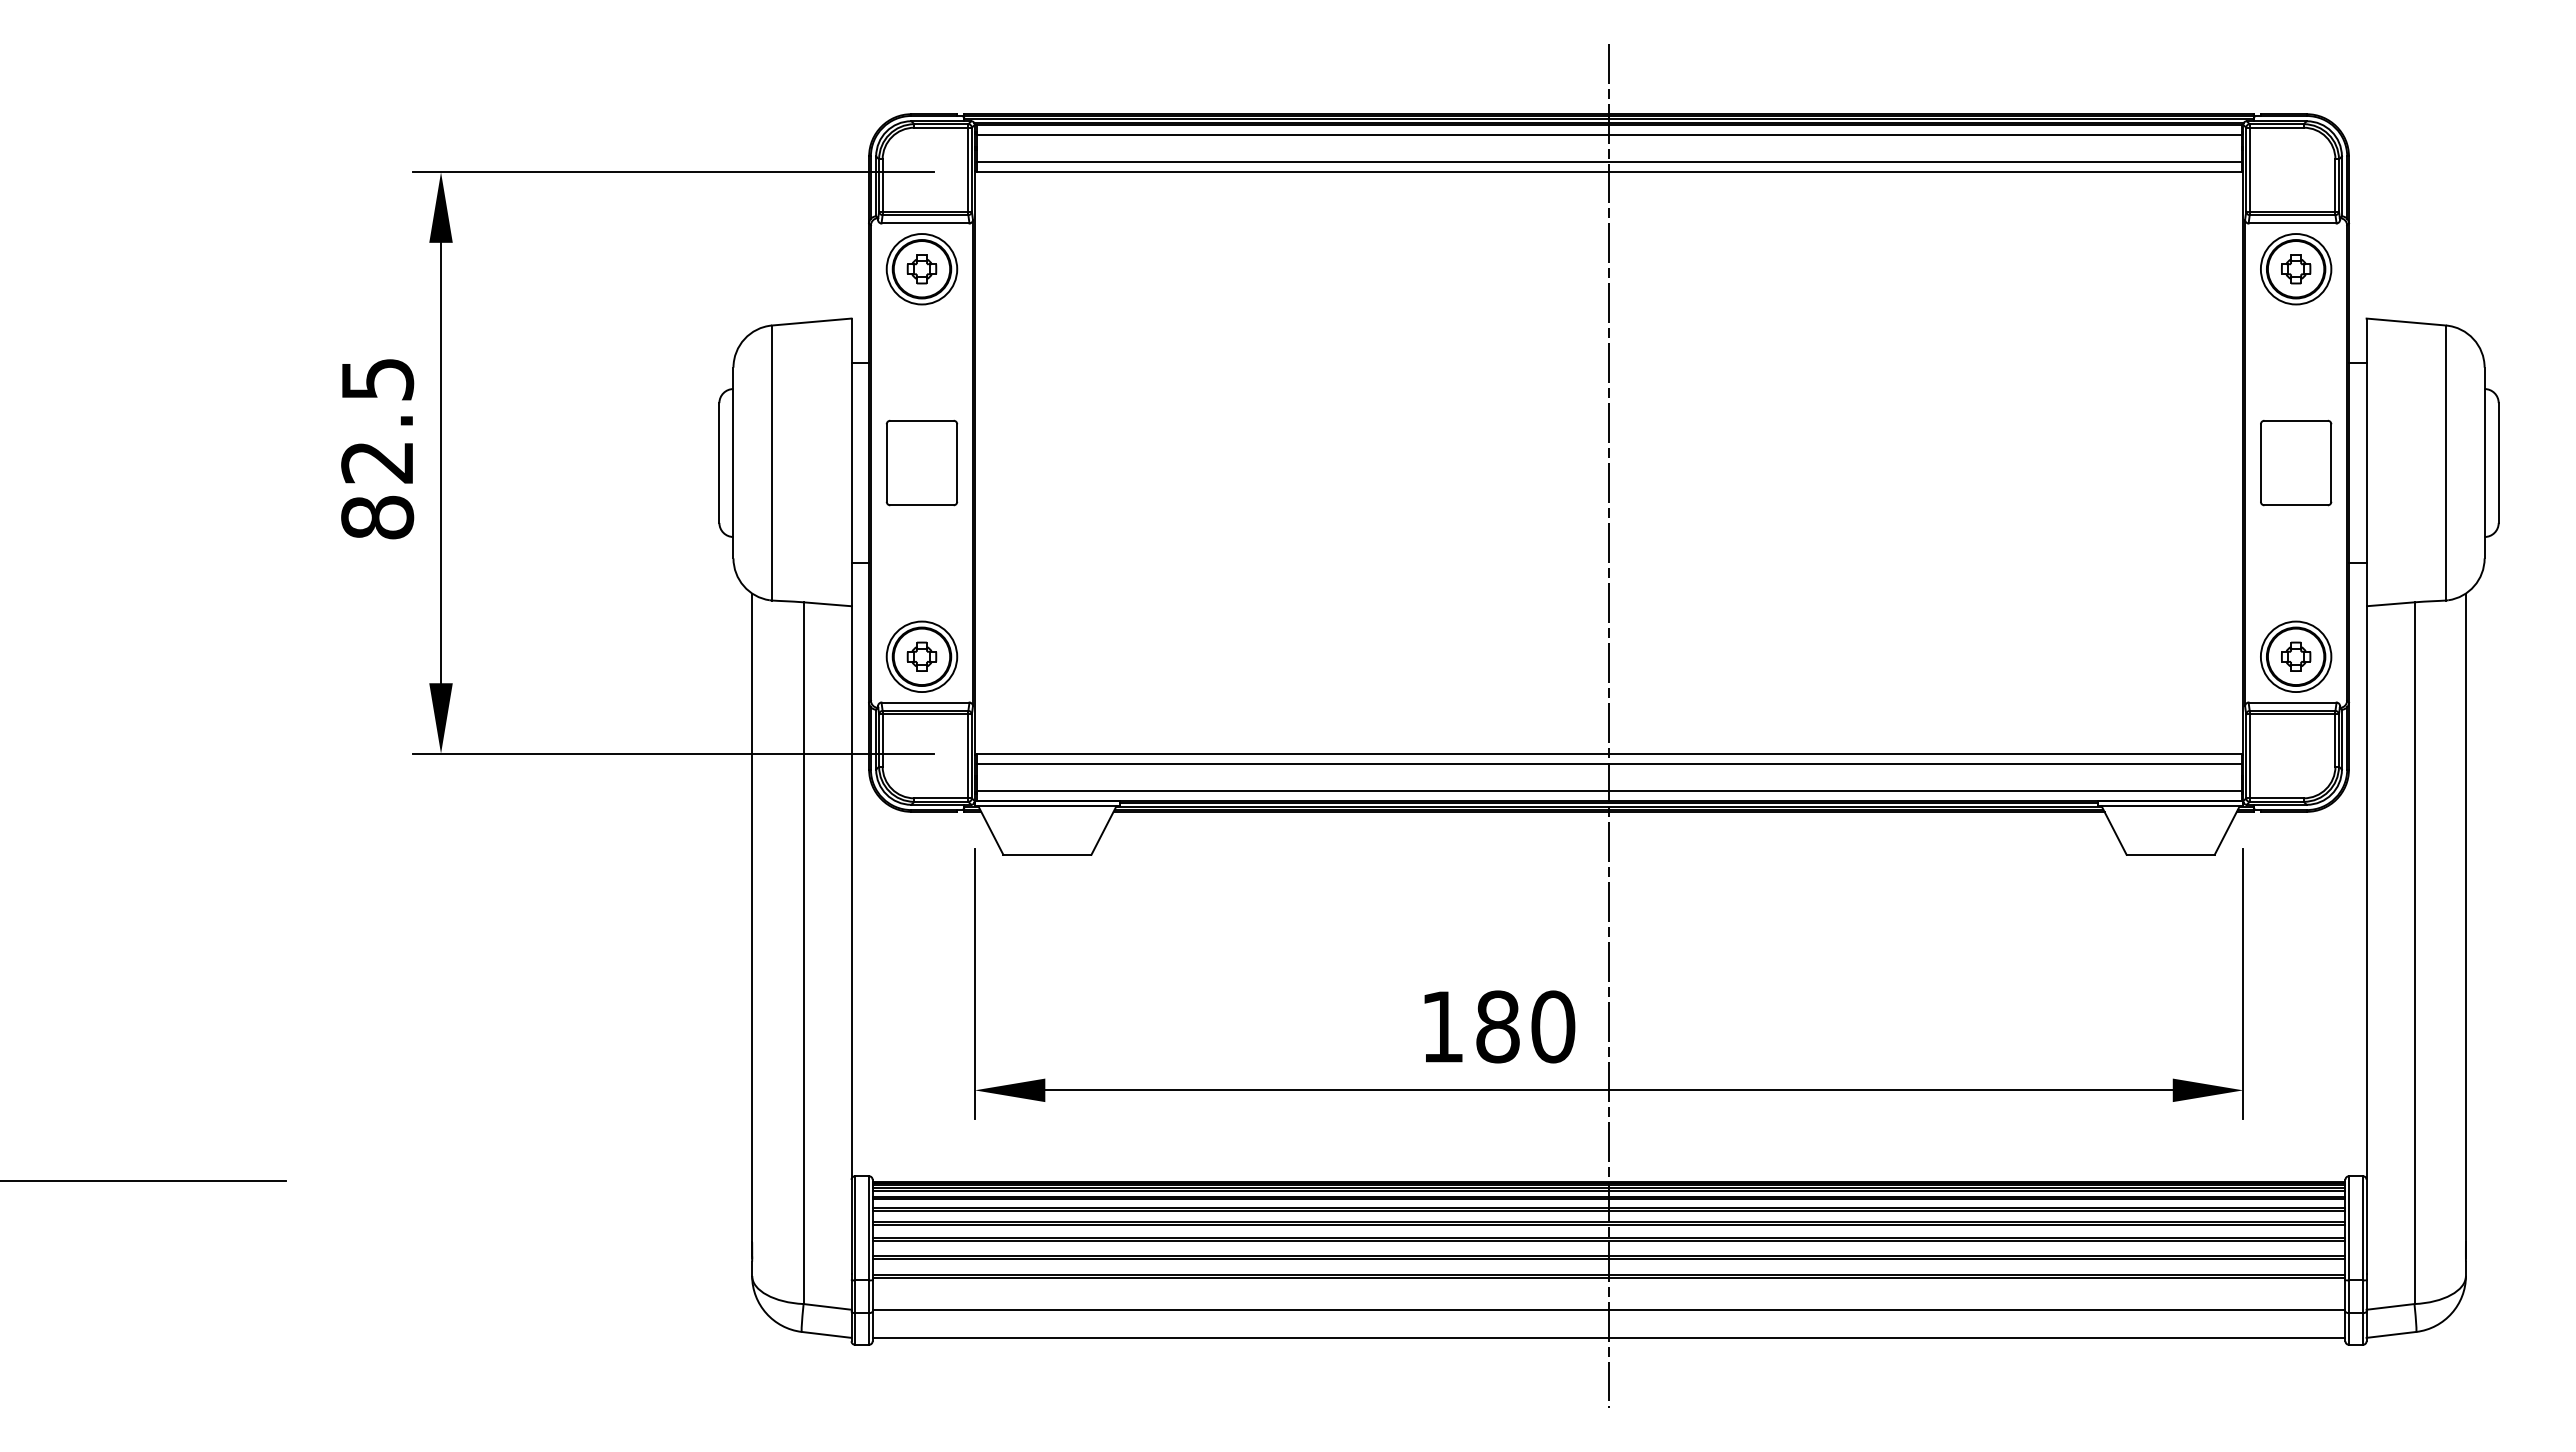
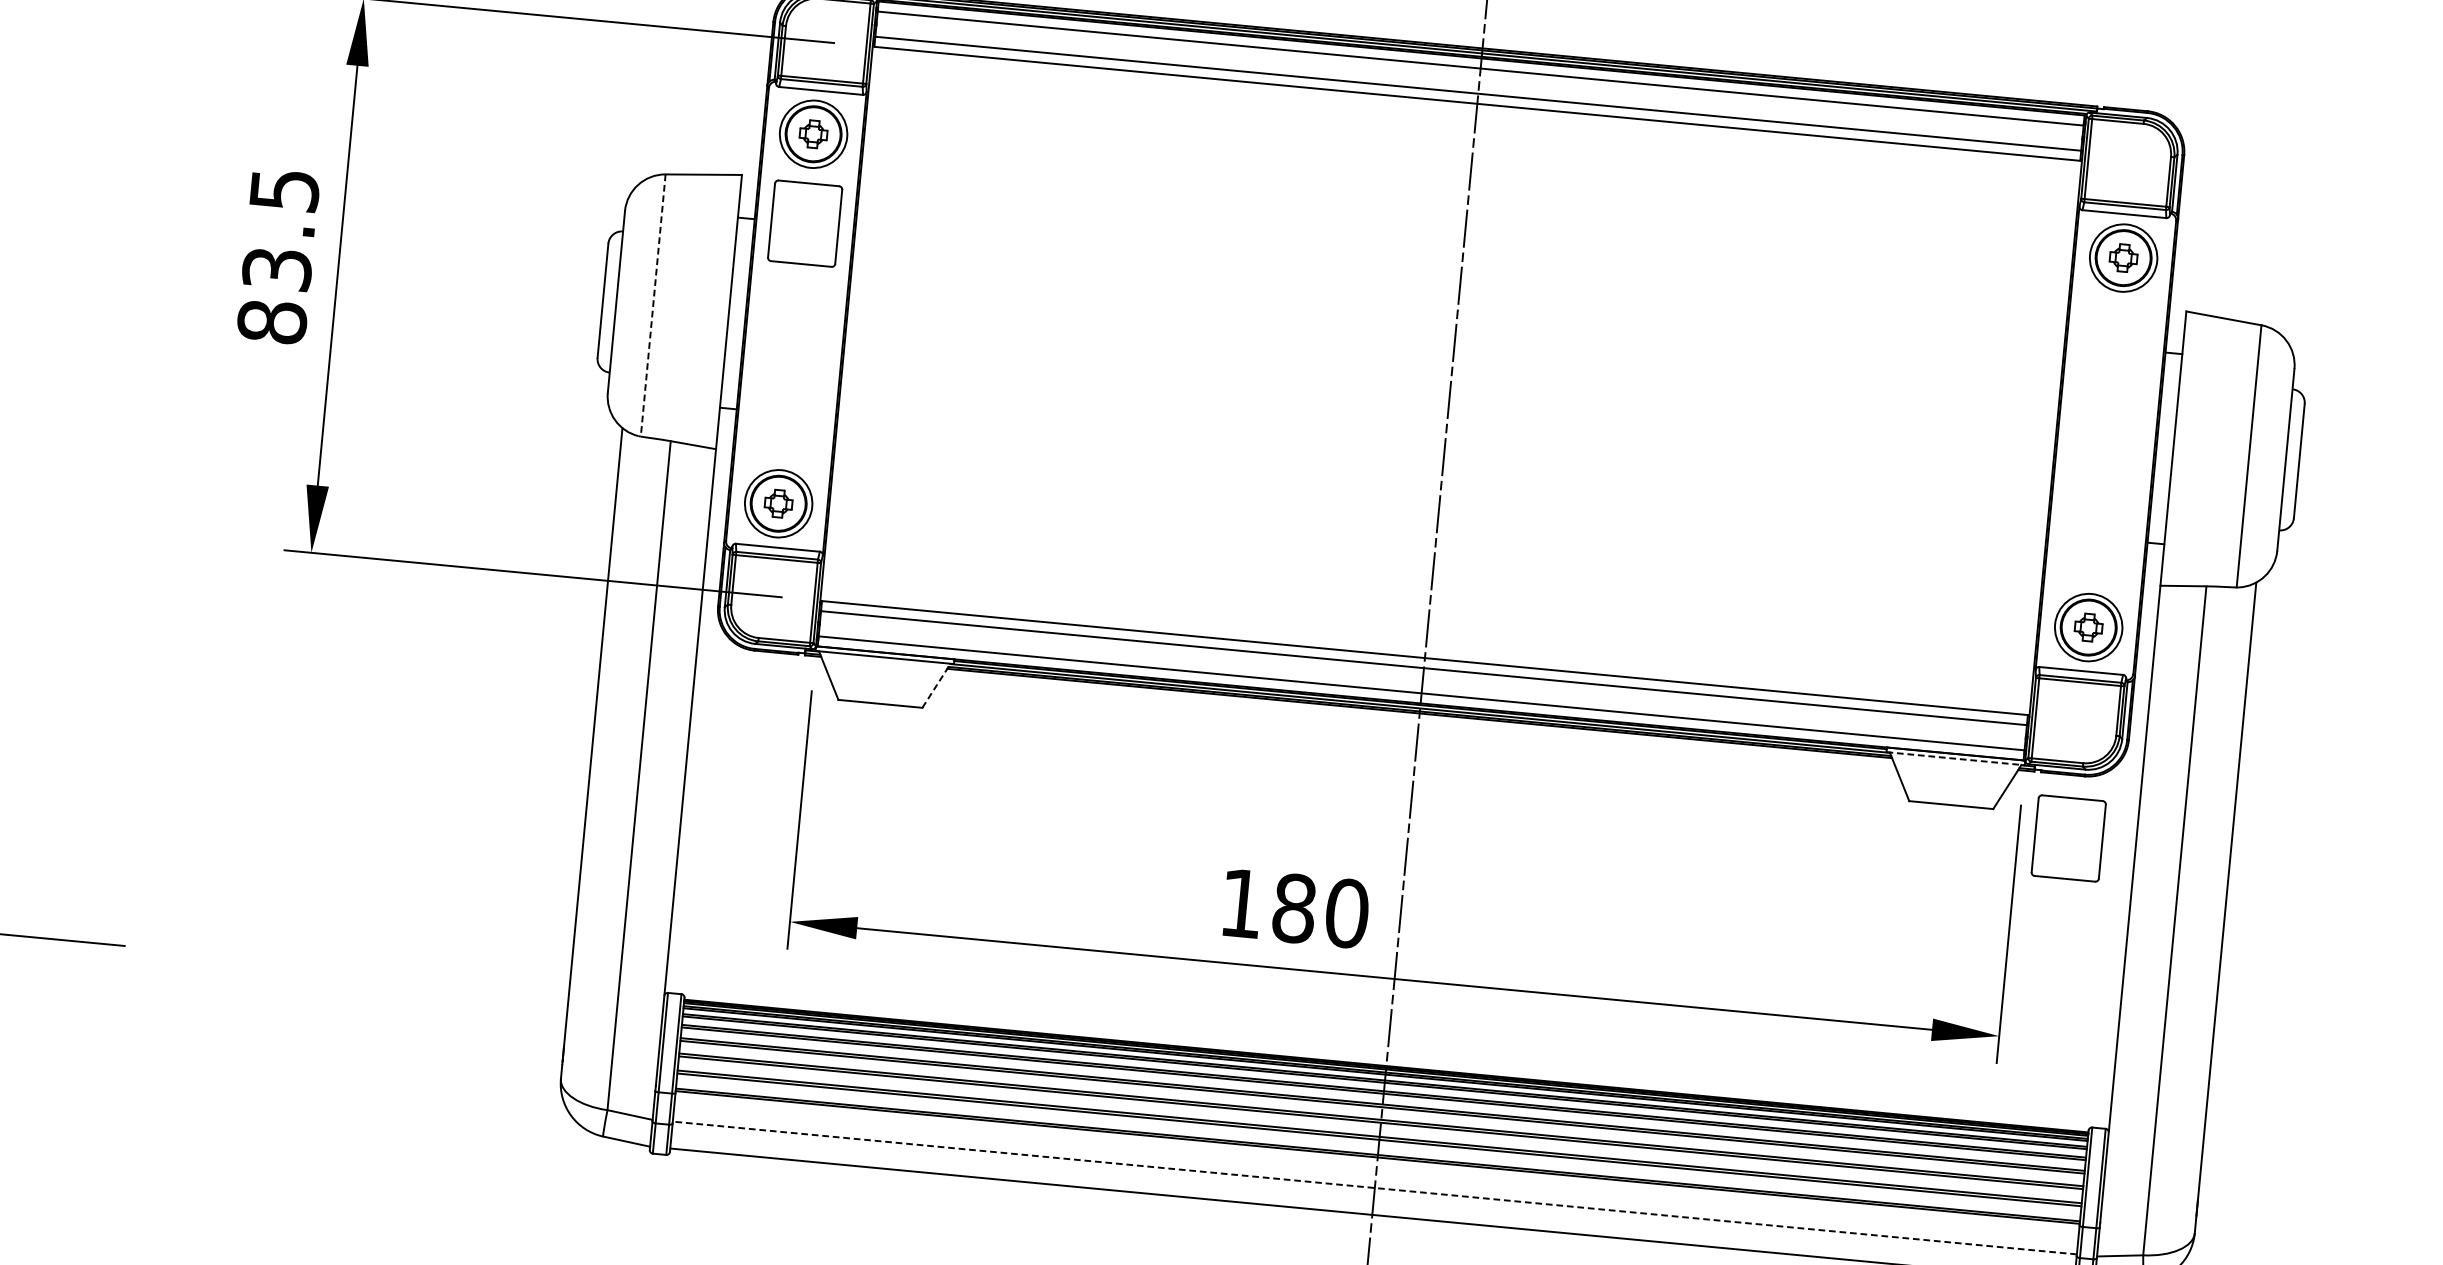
text: (377, 462) -> (277, 269), 82.5 -> 83.5
part: (921, 462) -> (804, 223), moved
part: (2296, 462) -> (2069, 838), moved
line: (772, 463) -> (653, 306), solid -> dashed
line: (2170, 806) -> (1955, 758), solid -> dashed
line: (1104, 830) -> (937, 685), solid -> dashed
line: (1608, 1309) -> (1374, 1187), solid -> dashed

